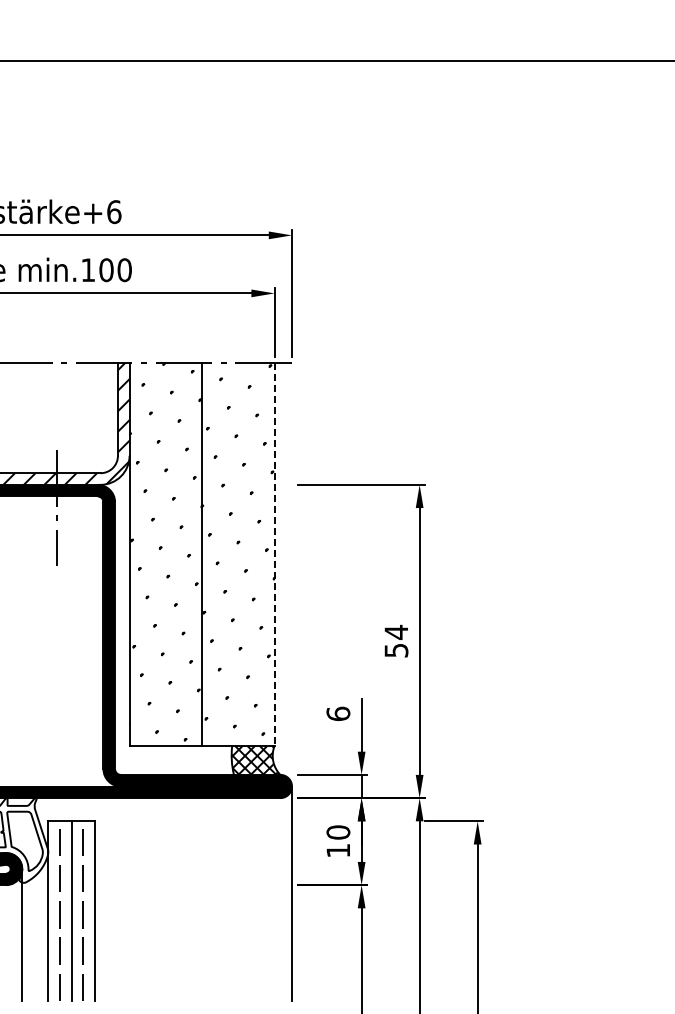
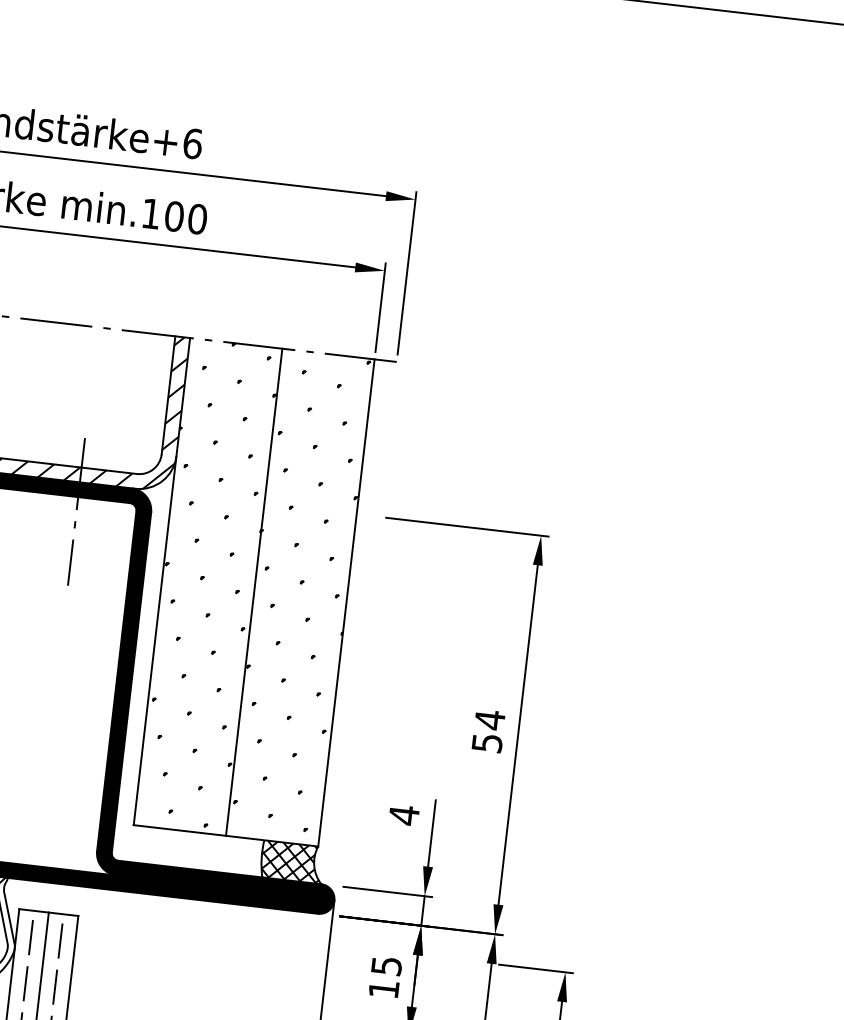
line: (274, 554) -> (346, 602), dashed -> solid
text: (338, 713) -> (404, 814), 6 -> 4
text: (338, 832) -> (386, 966), 10 -> 15

